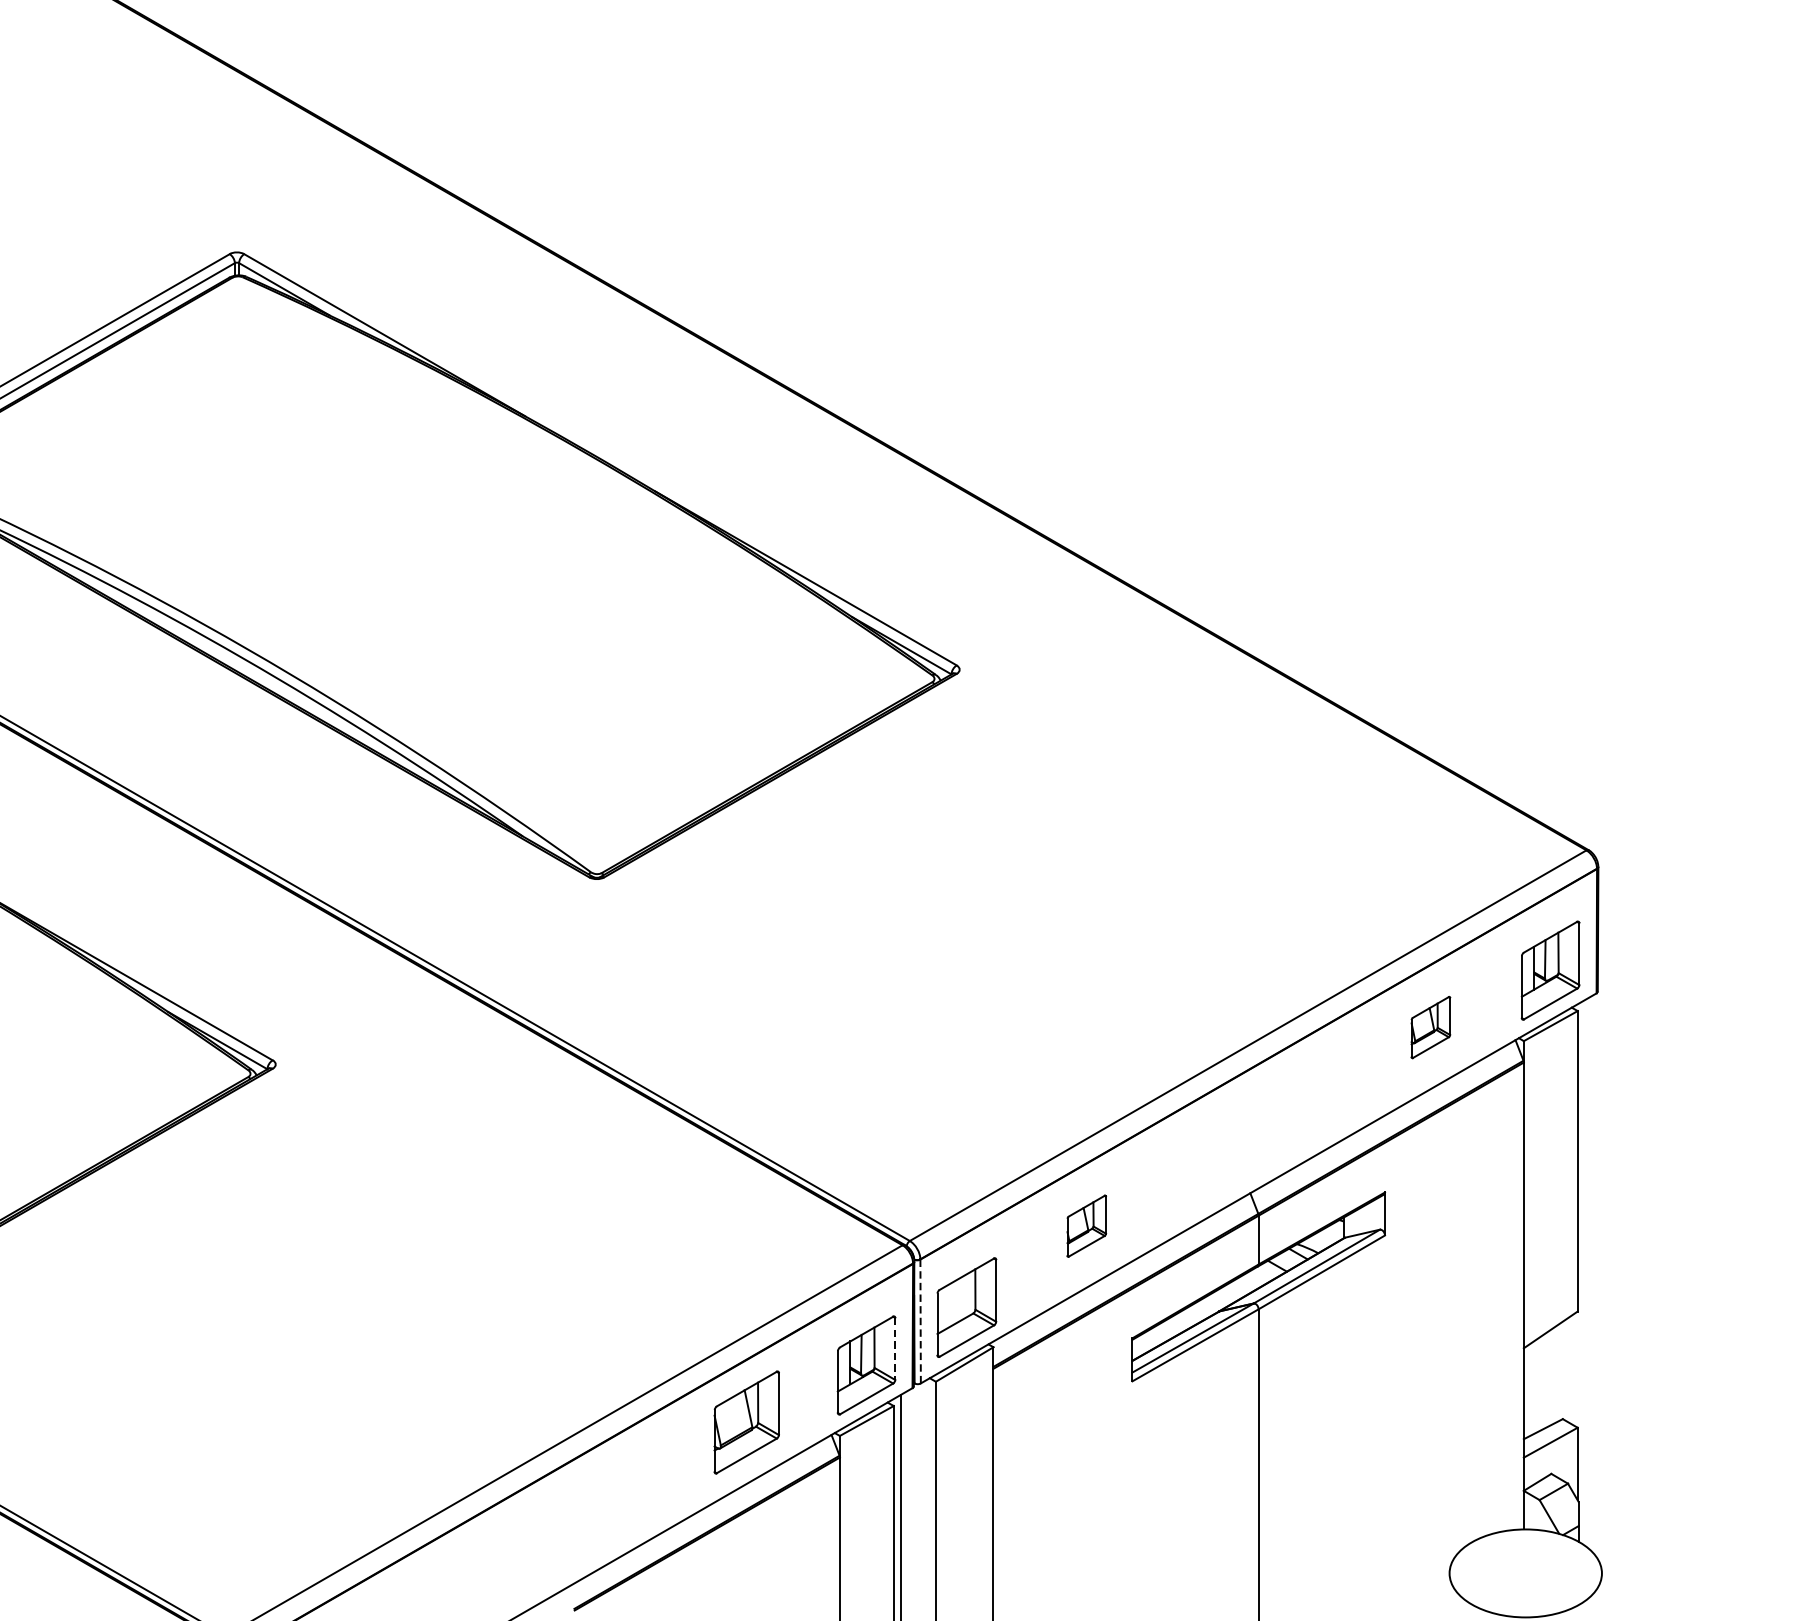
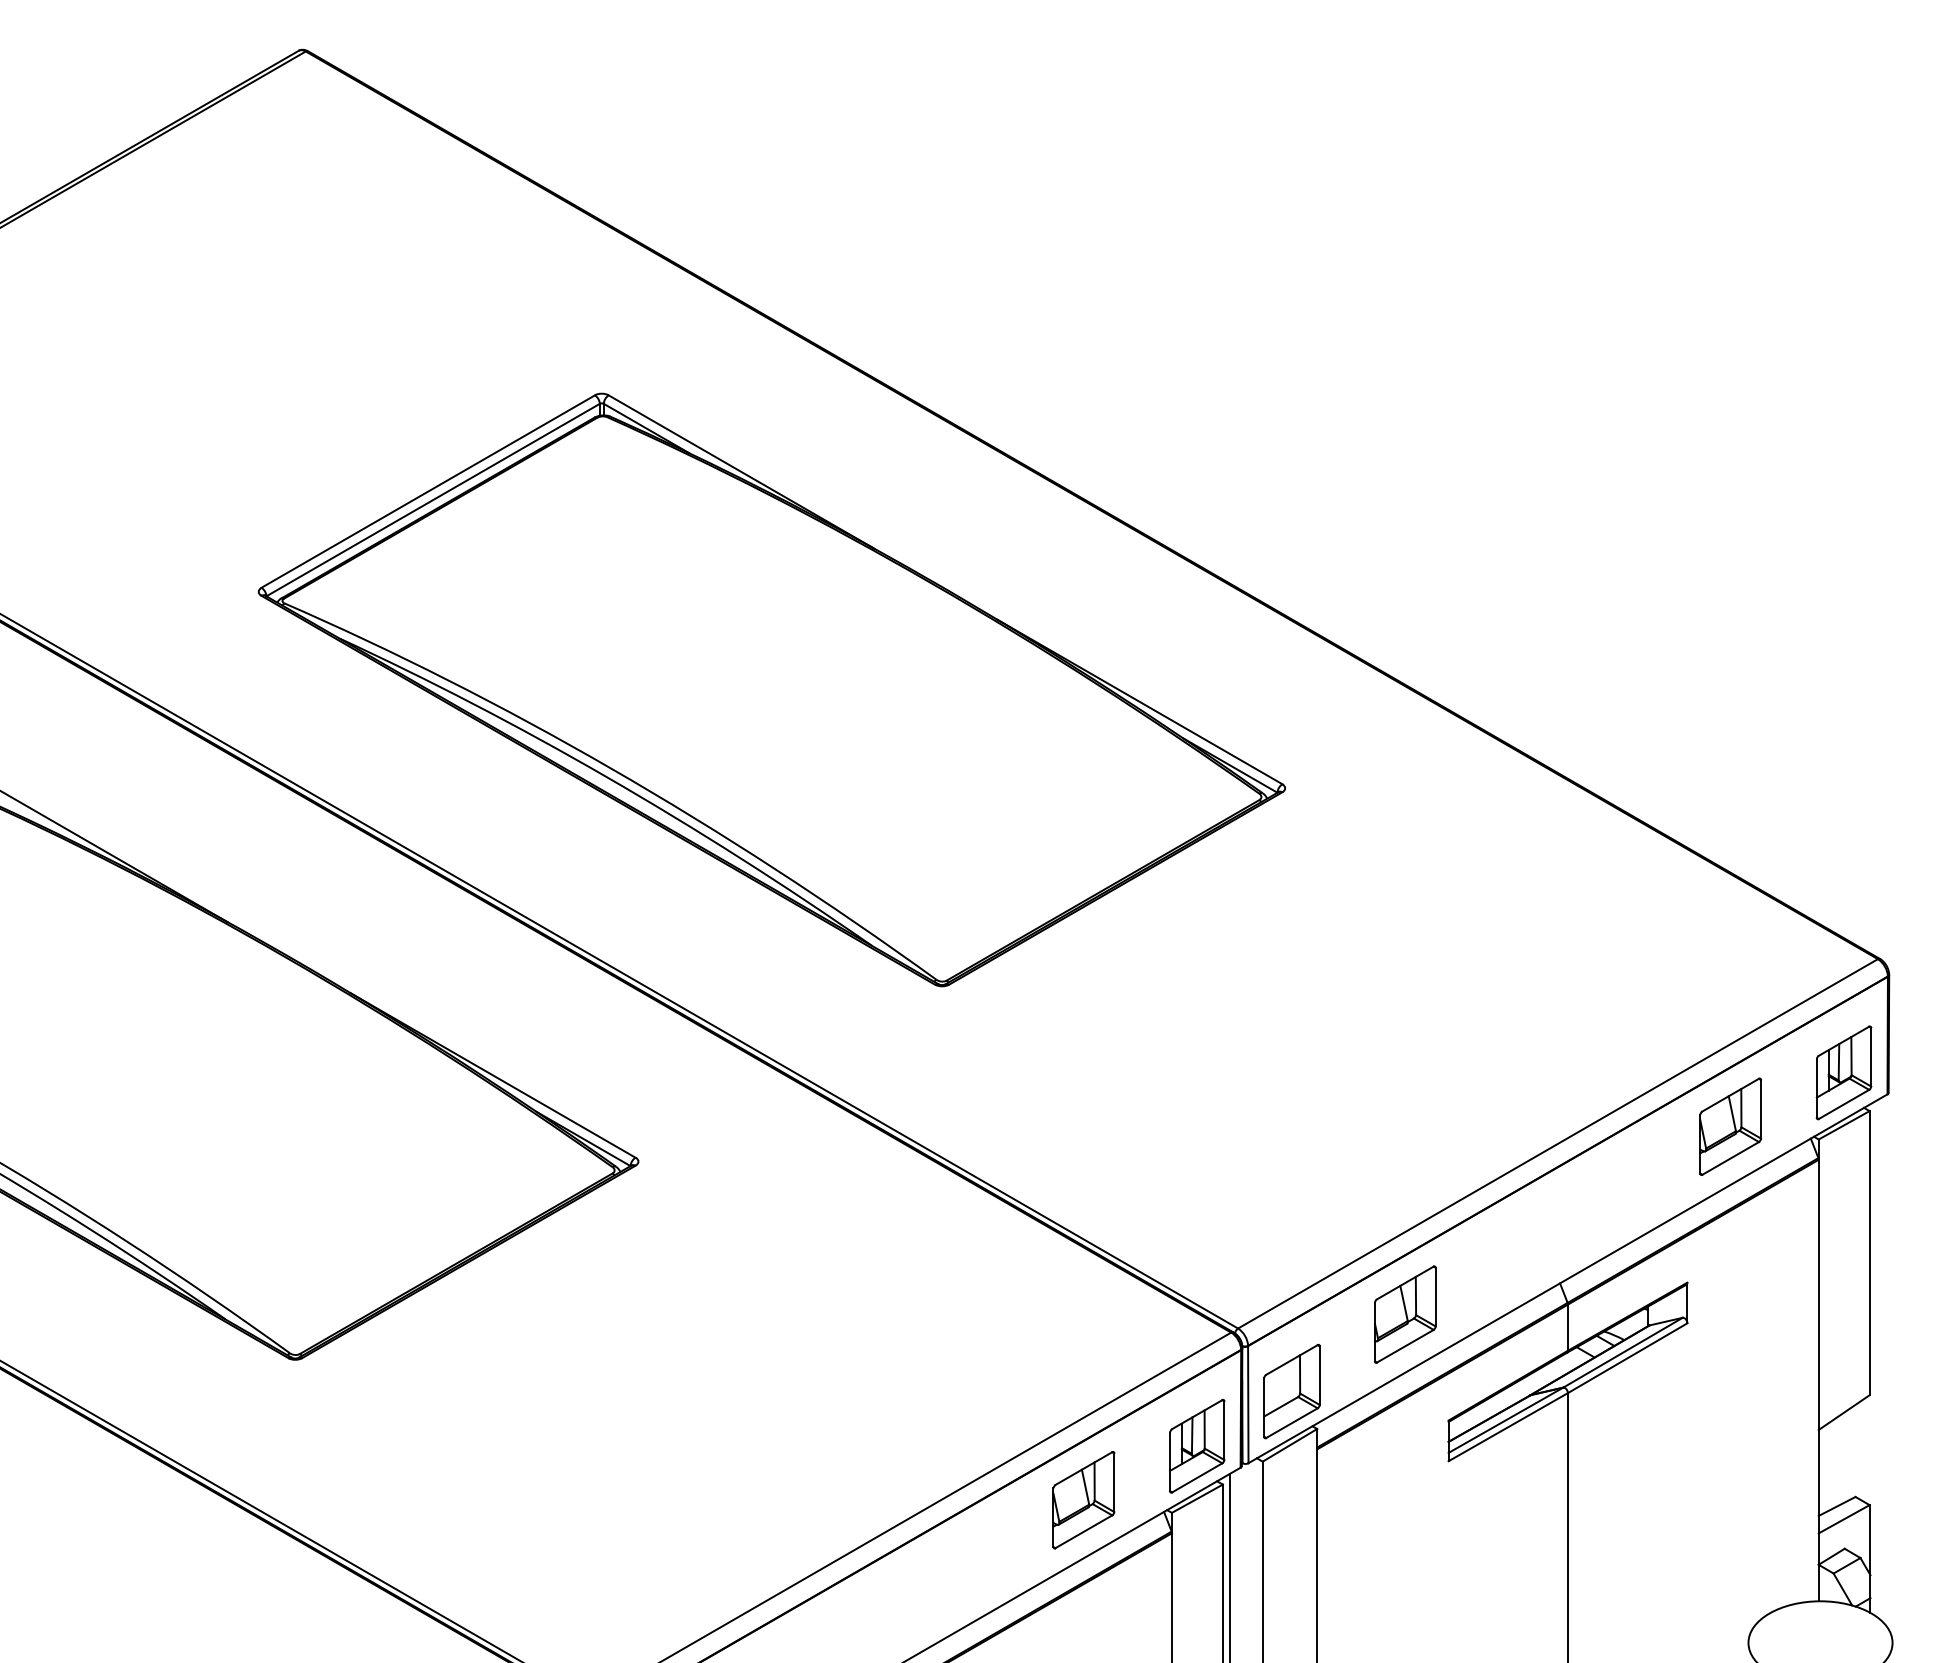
part: (1430, 1027) -> (1730, 1126), size x1.67
part: (1086, 1226) -> (1405, 1314), size x1.67
line: (920, 1321) -> (1248, 1404), dashed -> solid
line: (895, 1349) -> (1224, 1431), dashed -> solid

